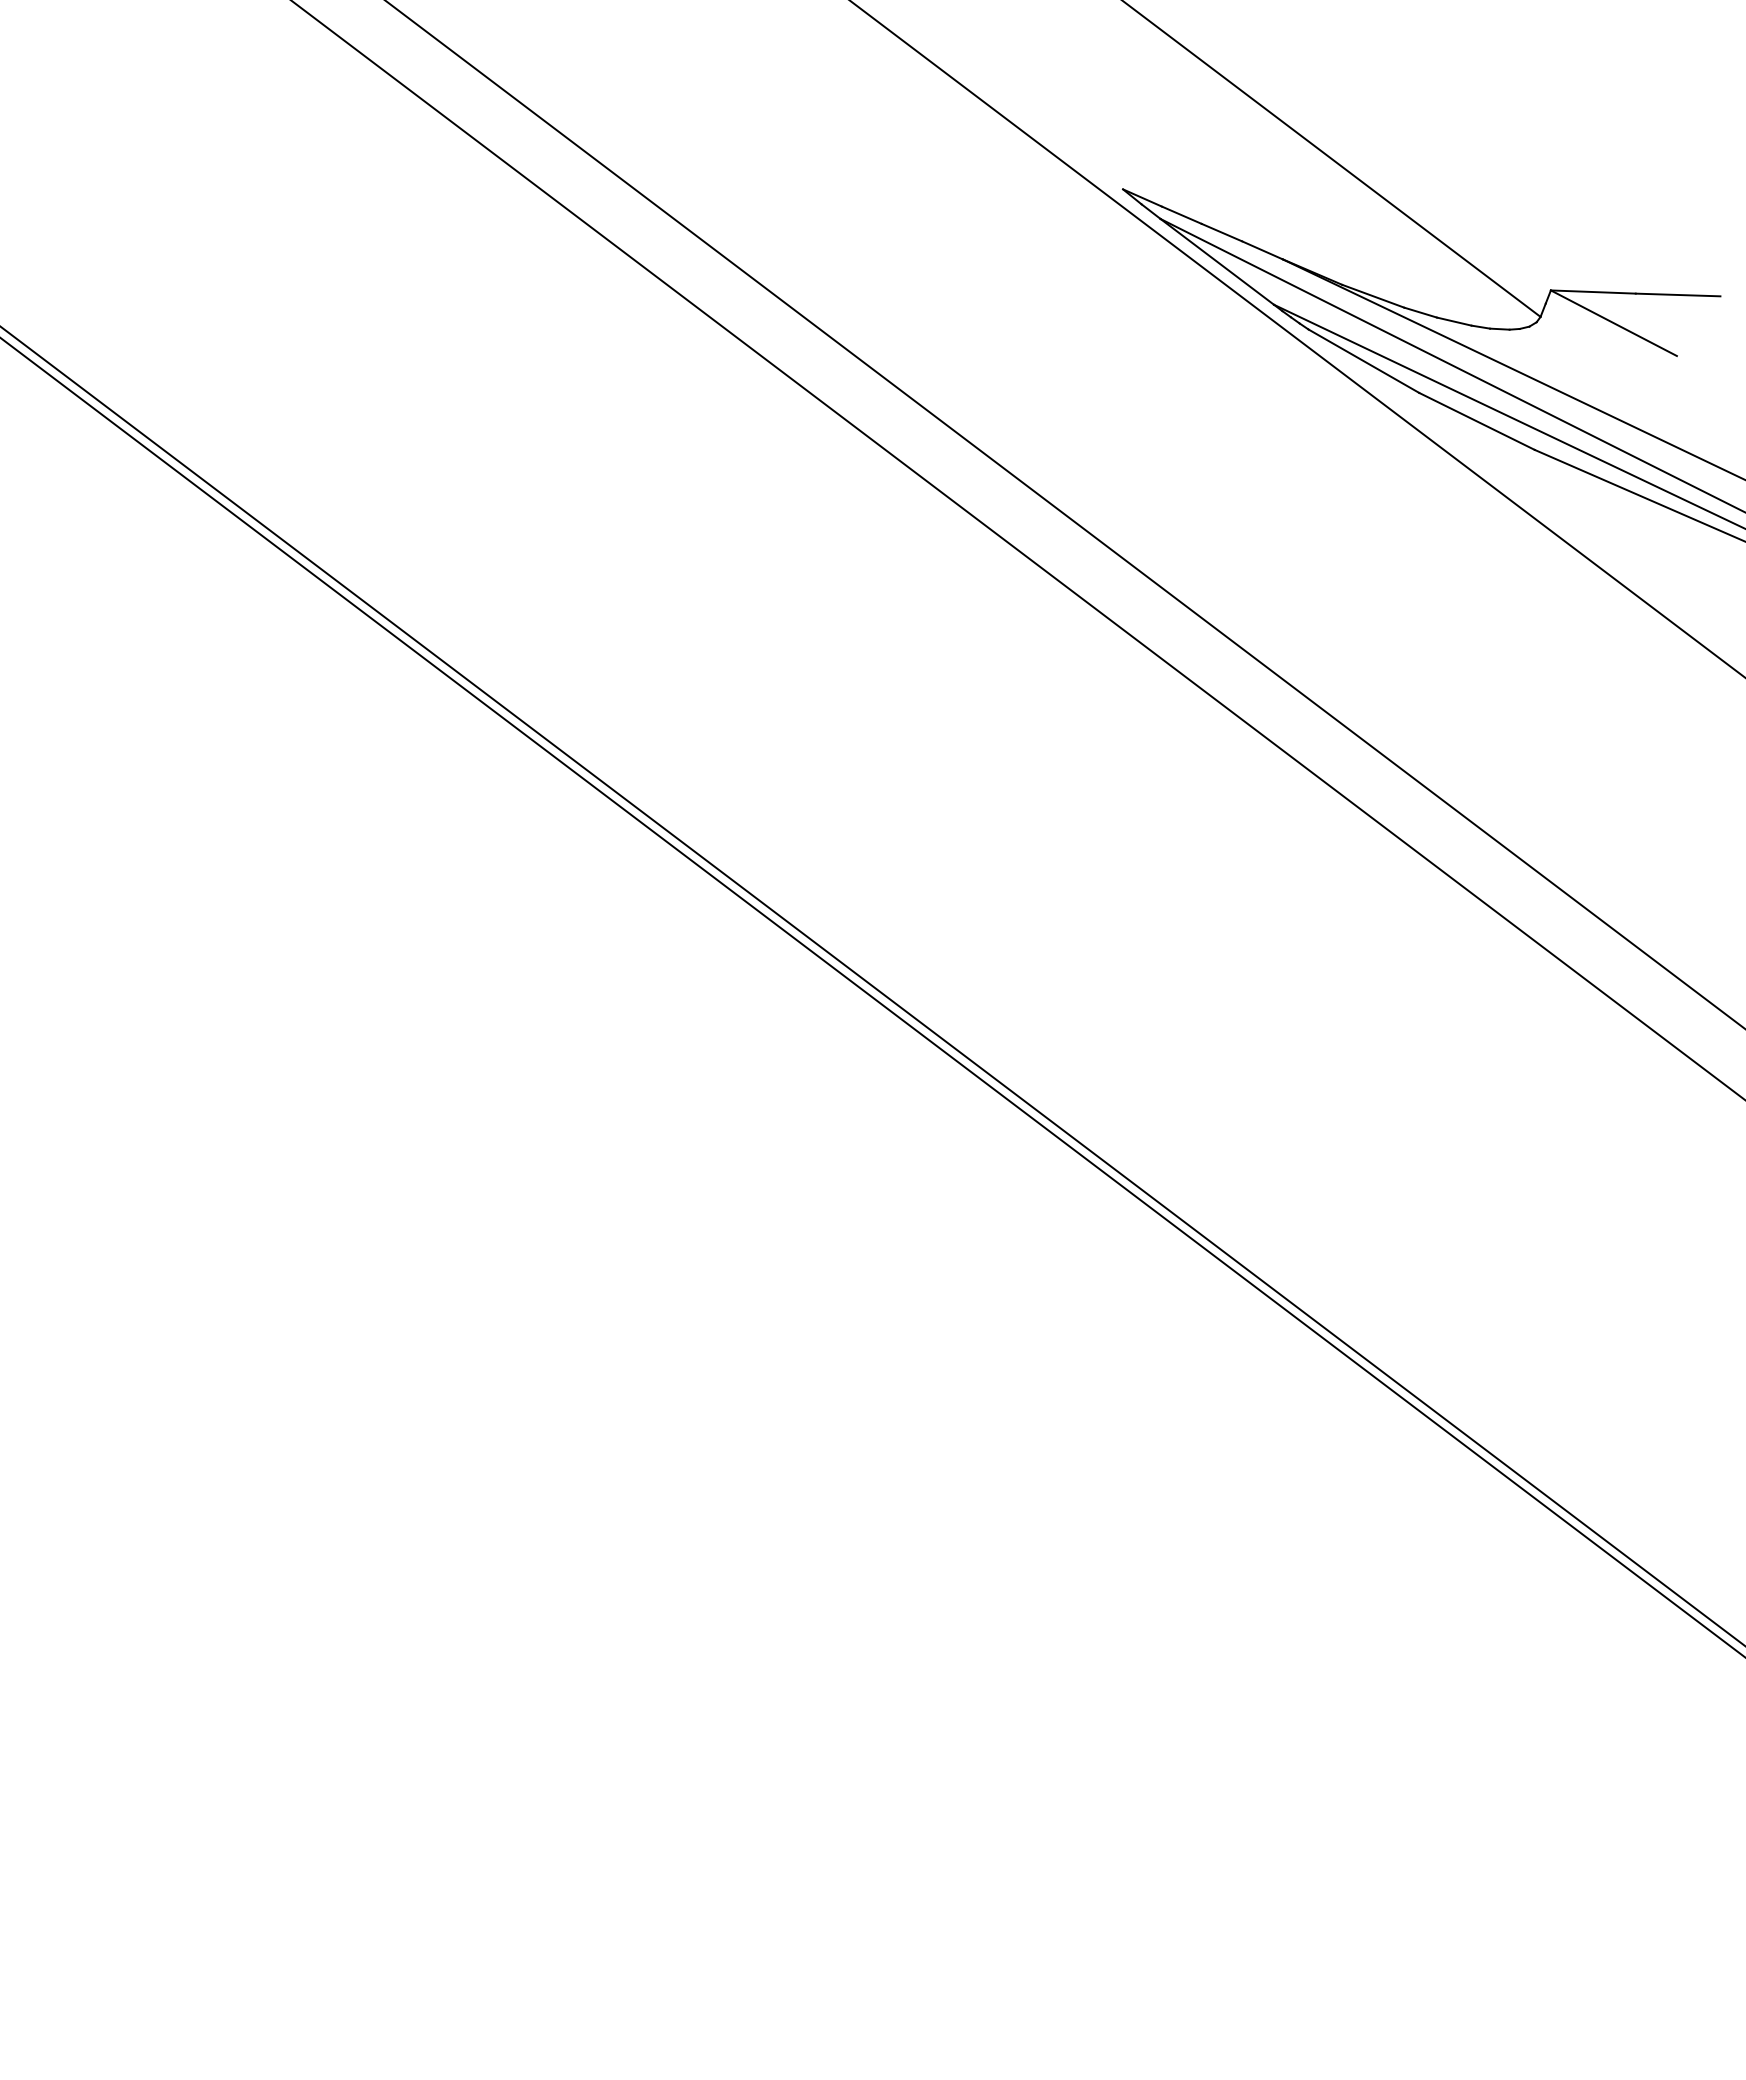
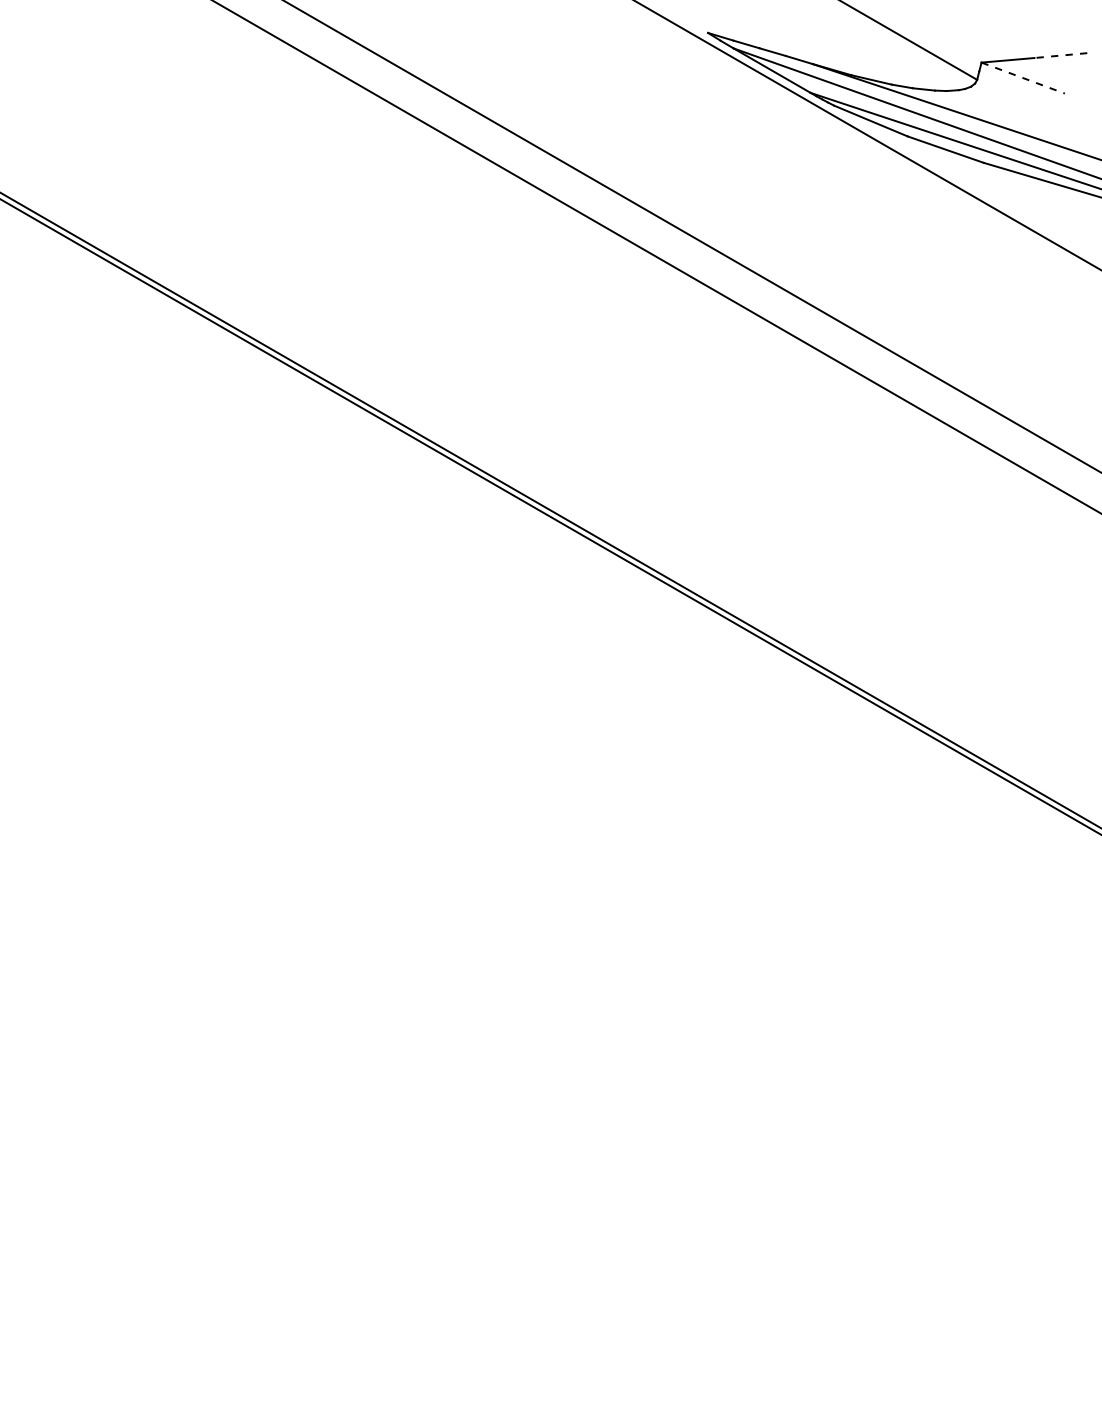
line: (1677, 294) -> (1060, 55), solid -> dashed
line: (1614, 323) -> (1023, 78), solid -> dashed

